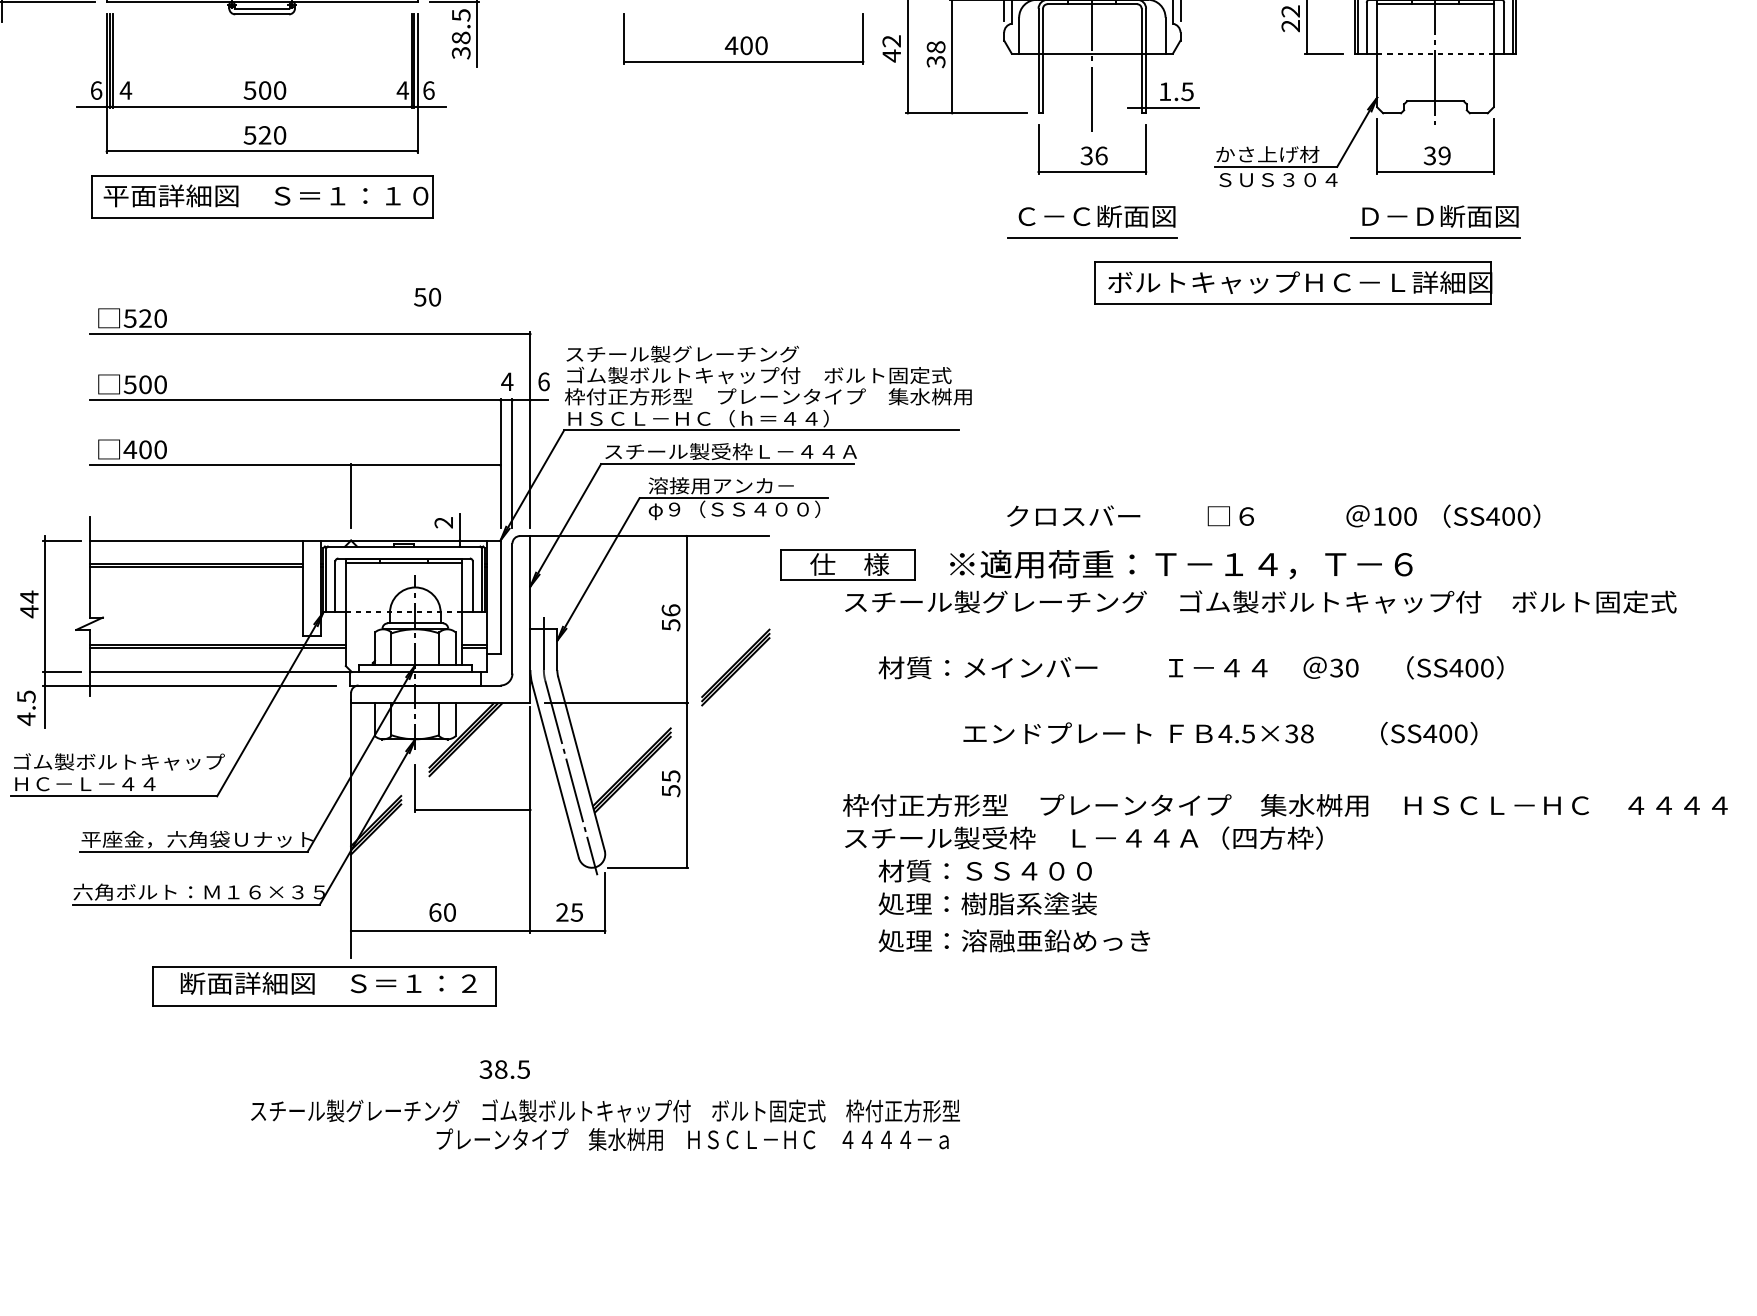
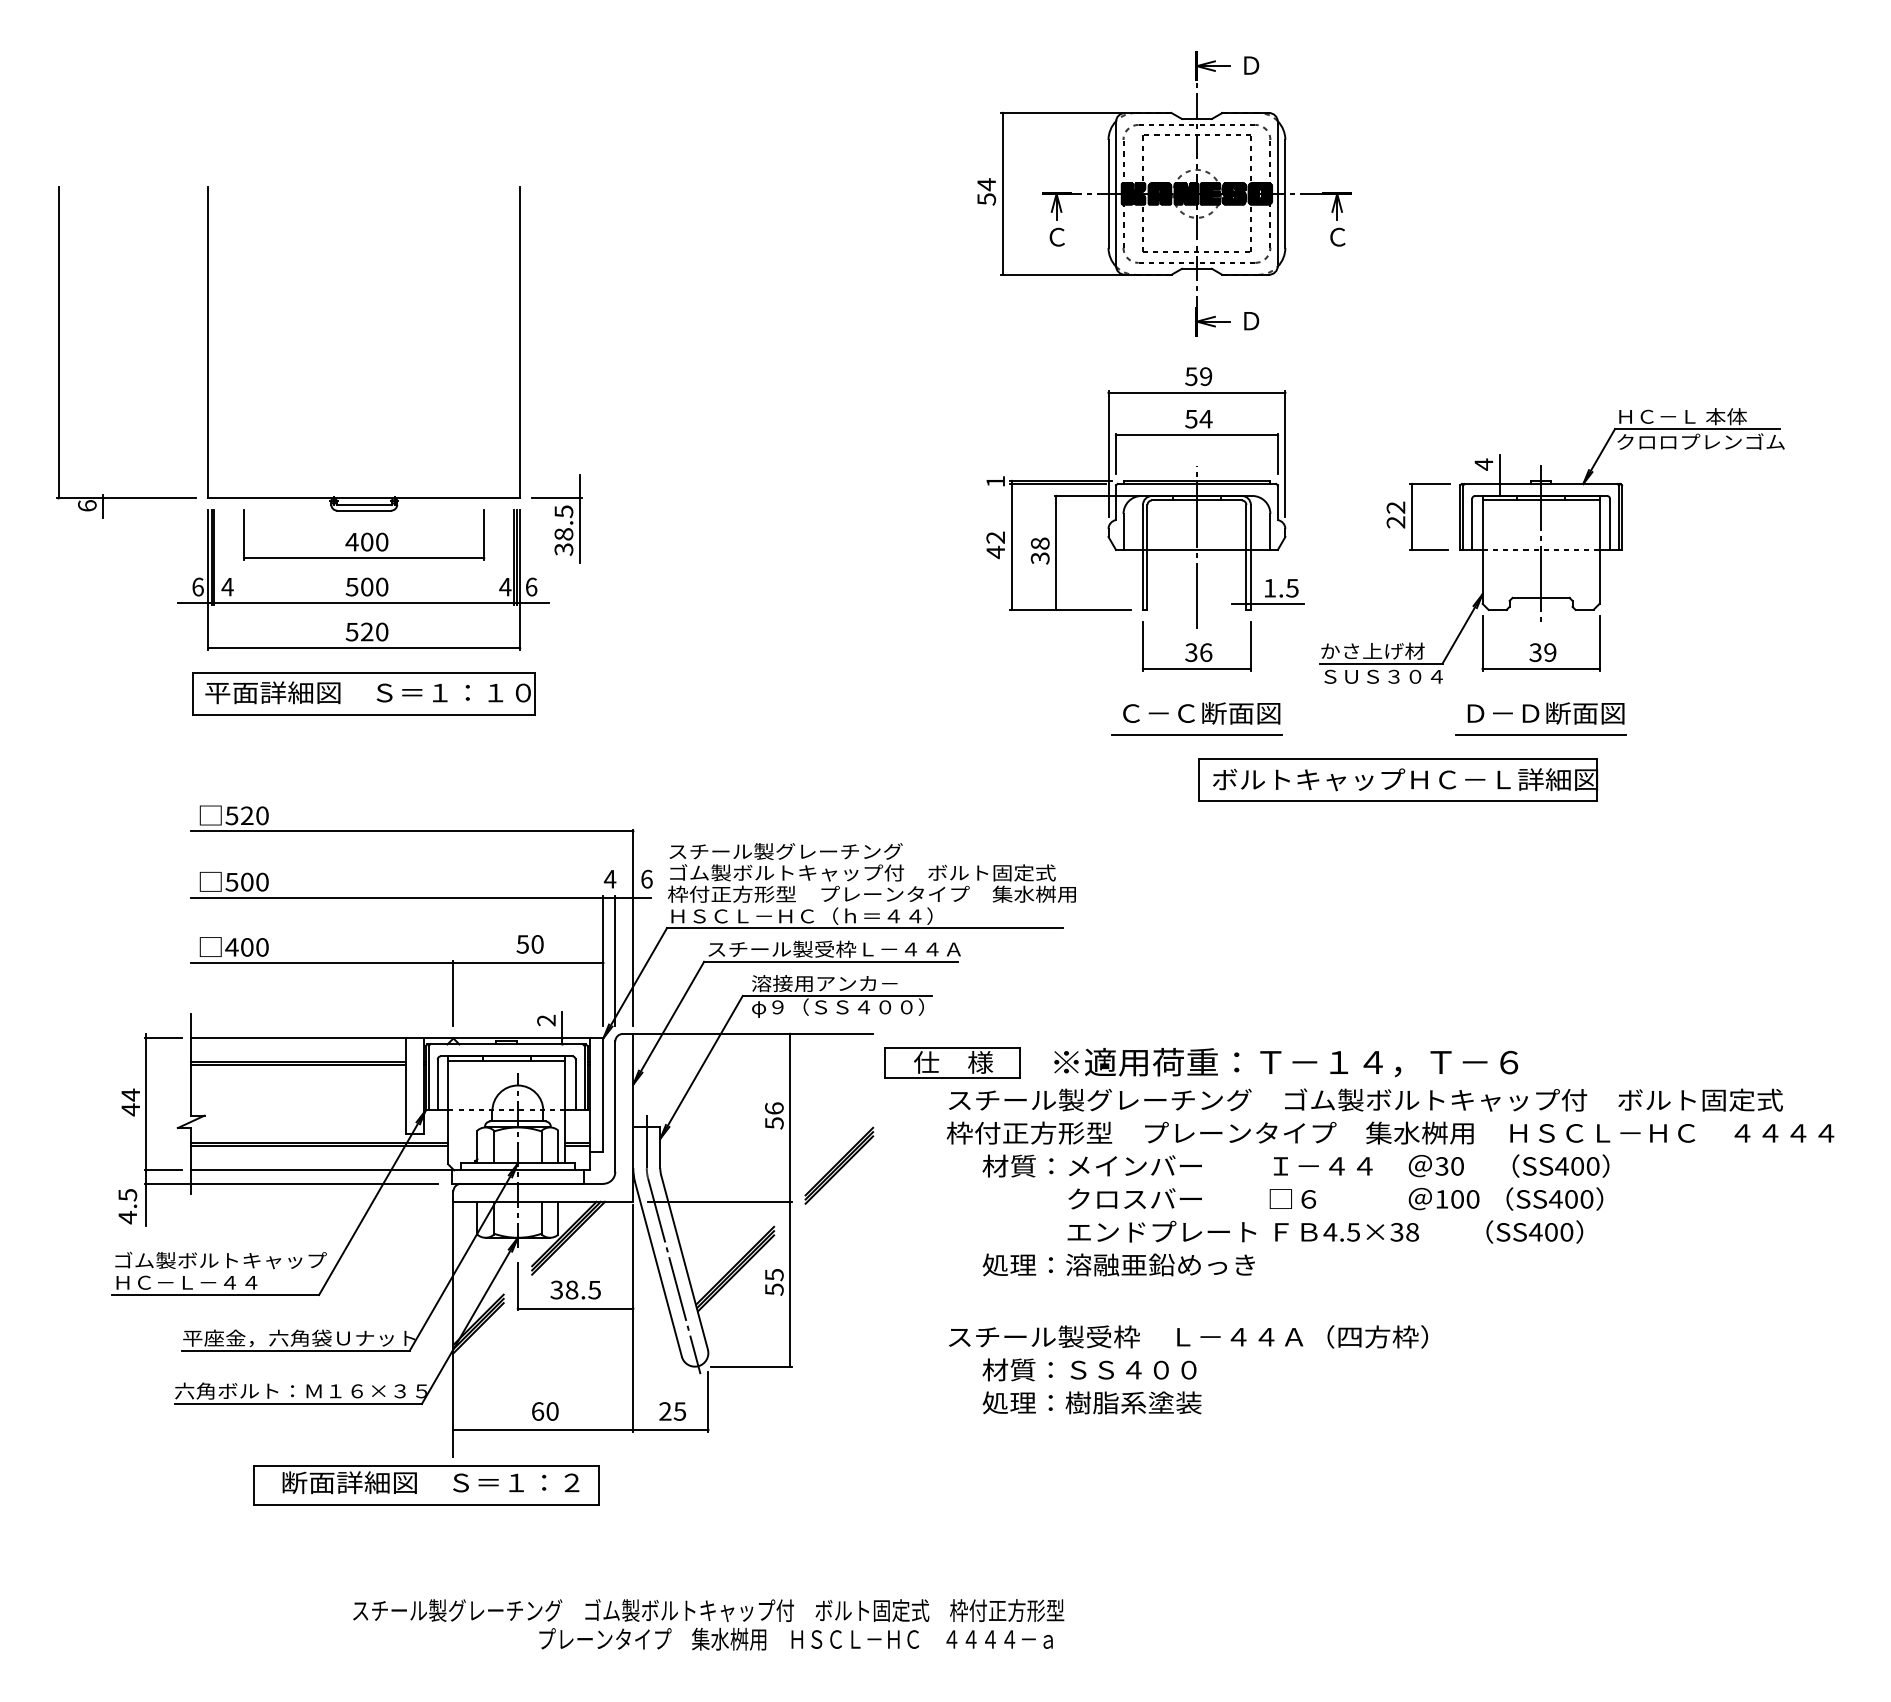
part: (743, 38) -> (364, 534), moved
text: (426, 297) -> (529, 944), moved
text: (1273, 515) -> (1335, 1198), moved
text: (1285, 804) -> (1390, 1132), moved
text: (1014, 940) -> (1118, 1264), moved
text: (504, 1069) -> (575, 1289), moved

